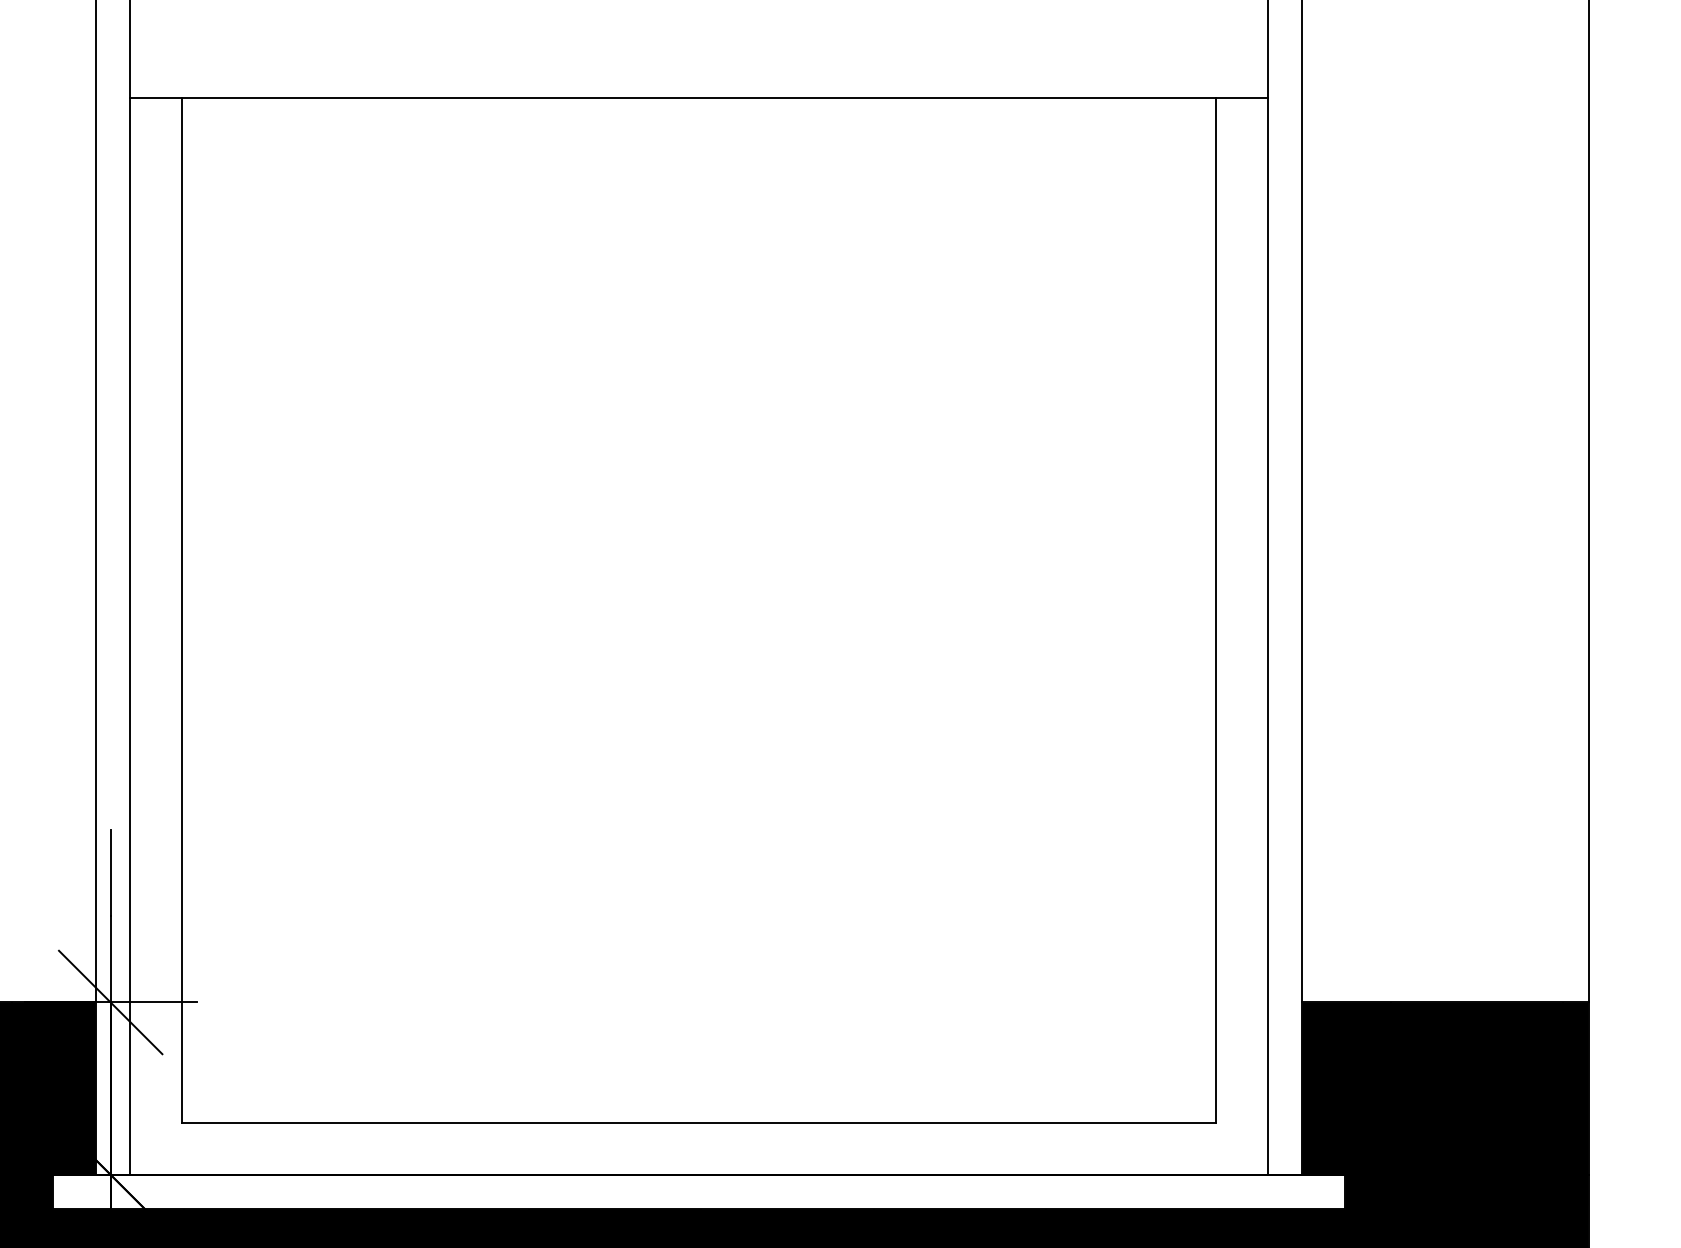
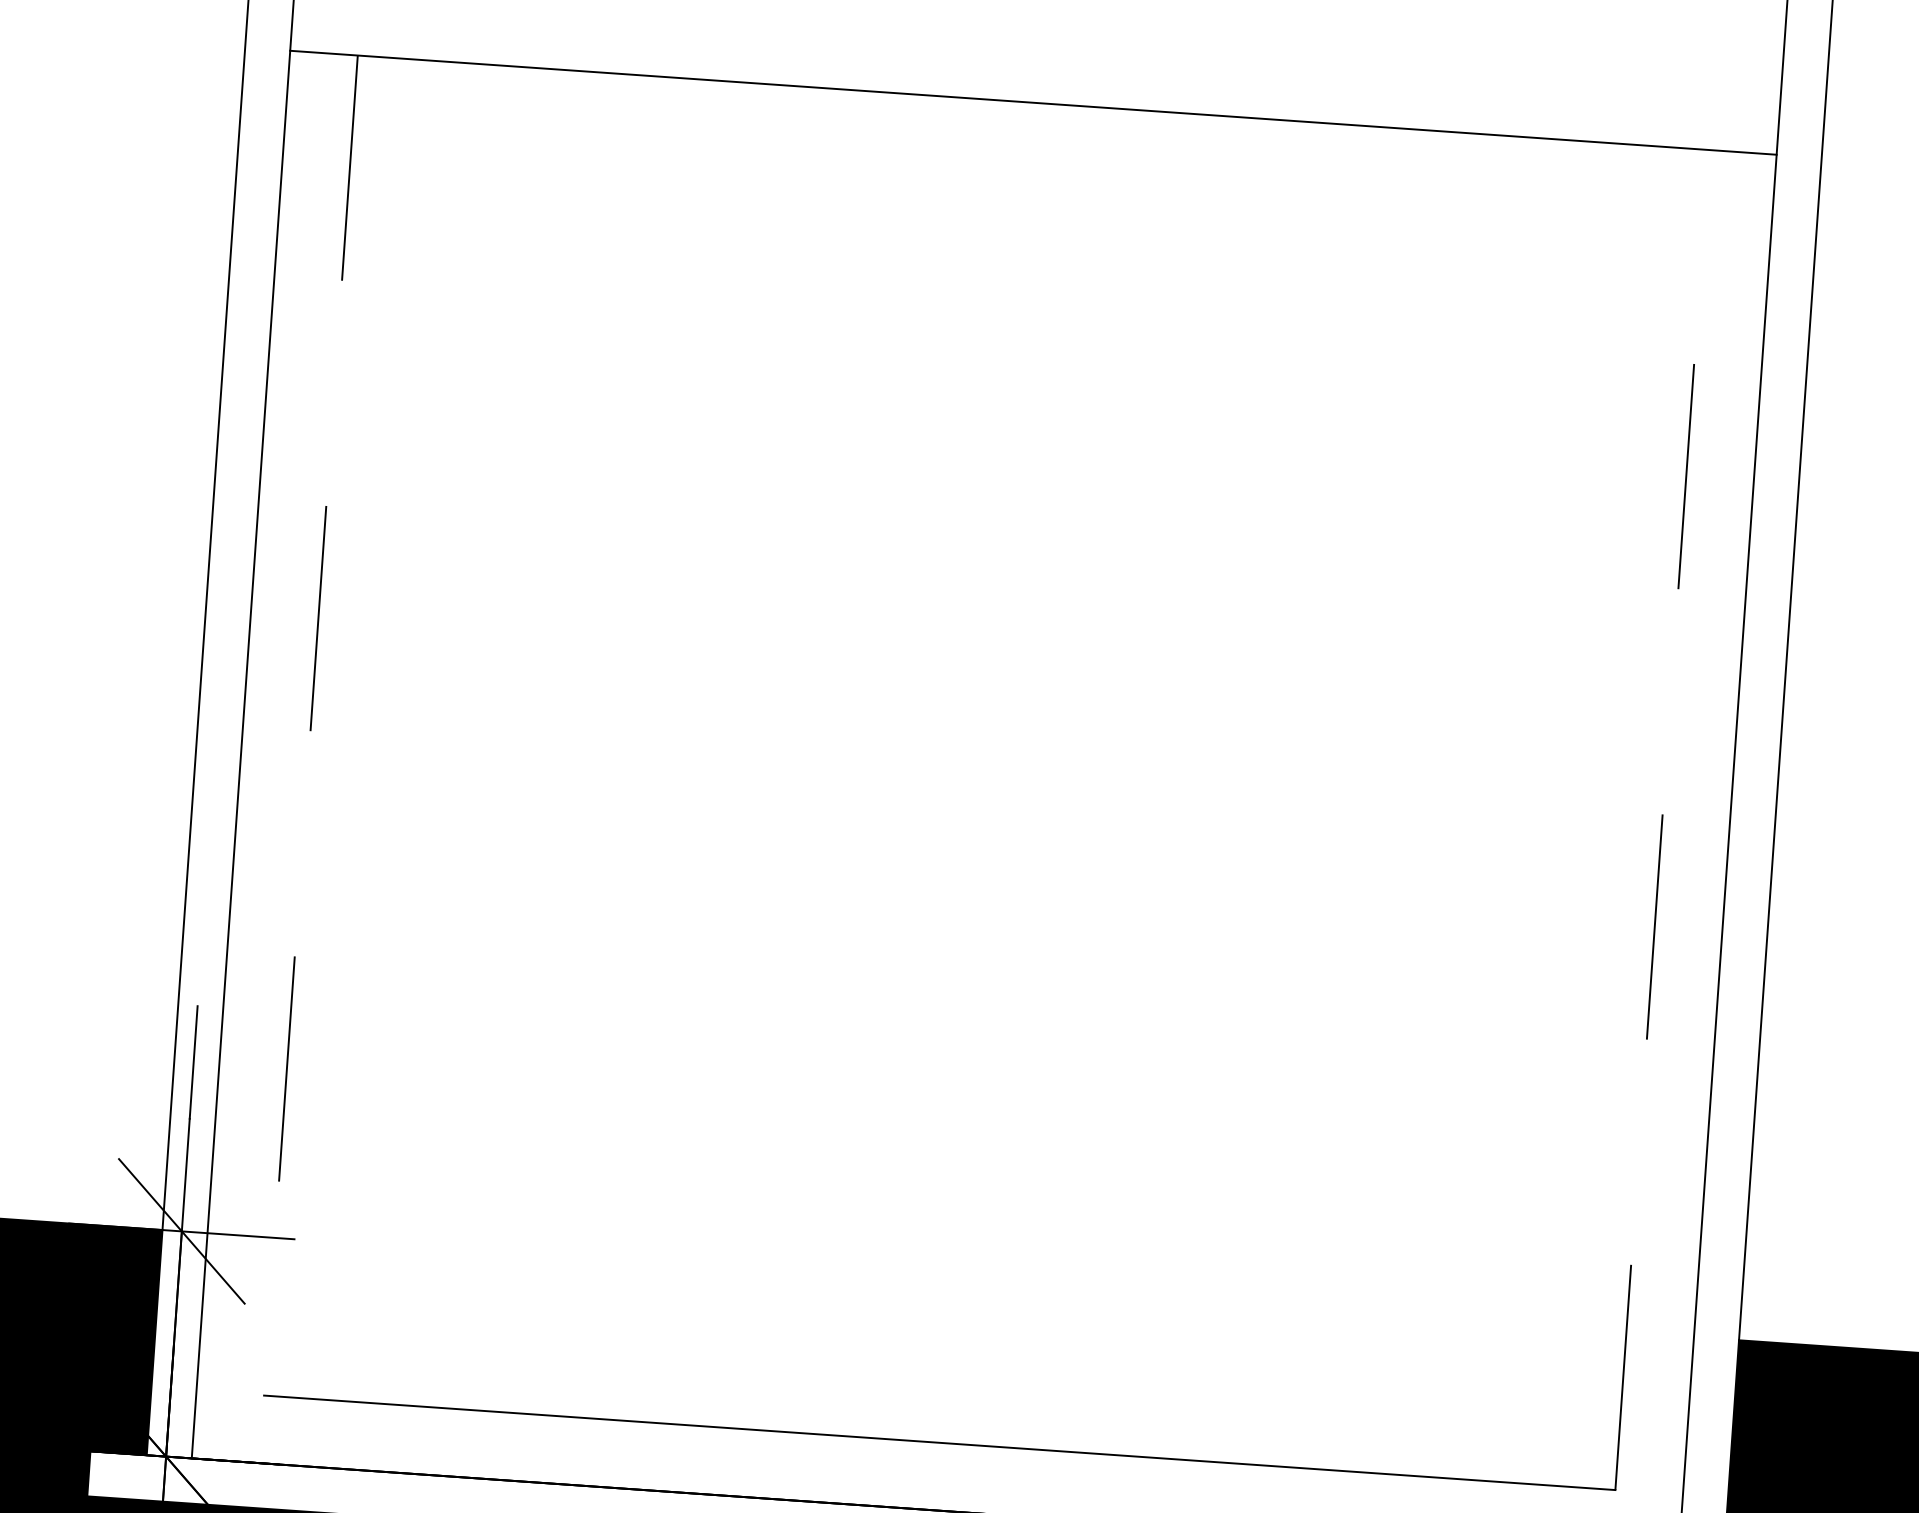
line: (182, 610) -> (311, 725), solid -> dashed
line: (1216, 610) -> (1662, 820), solid -> dashed

